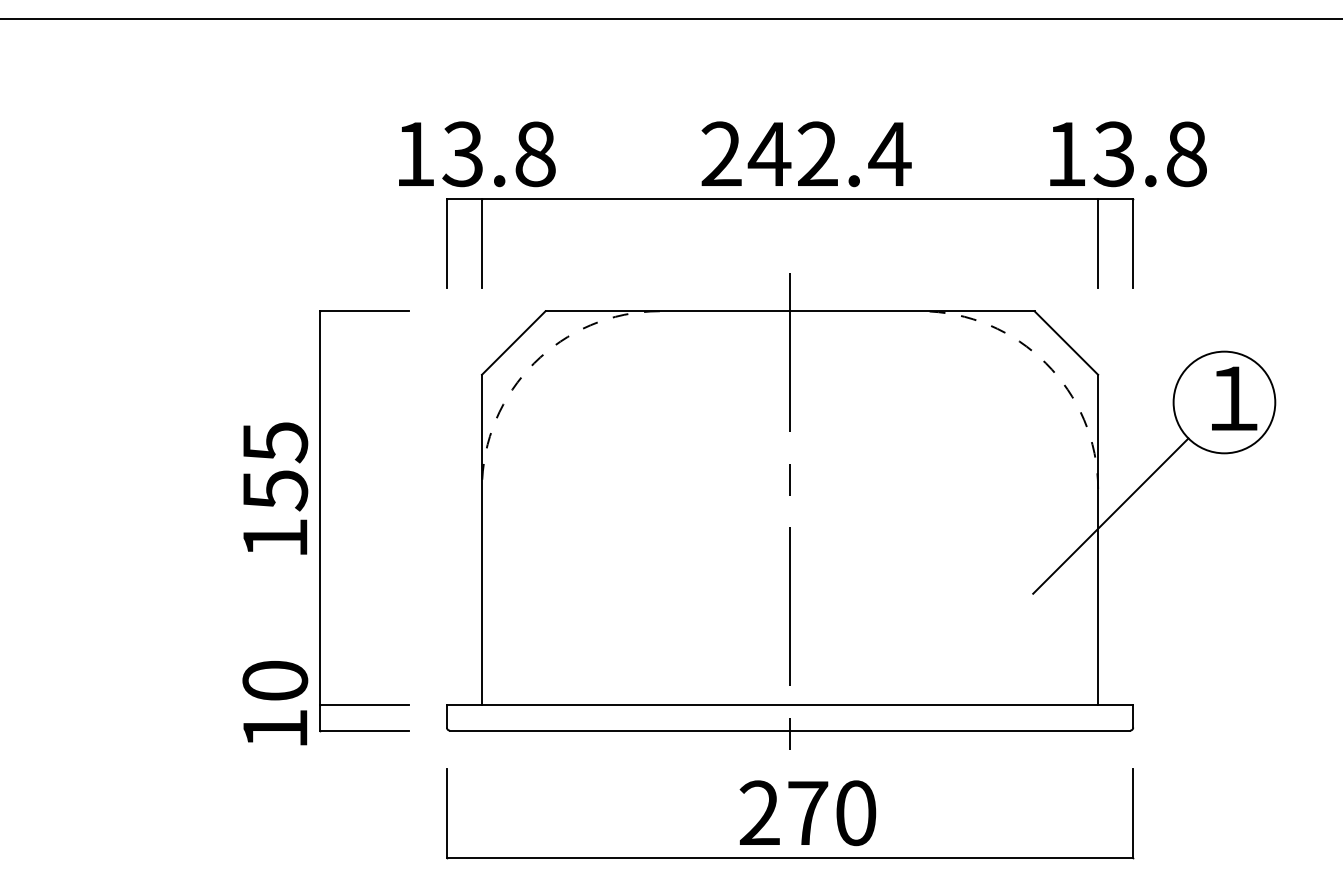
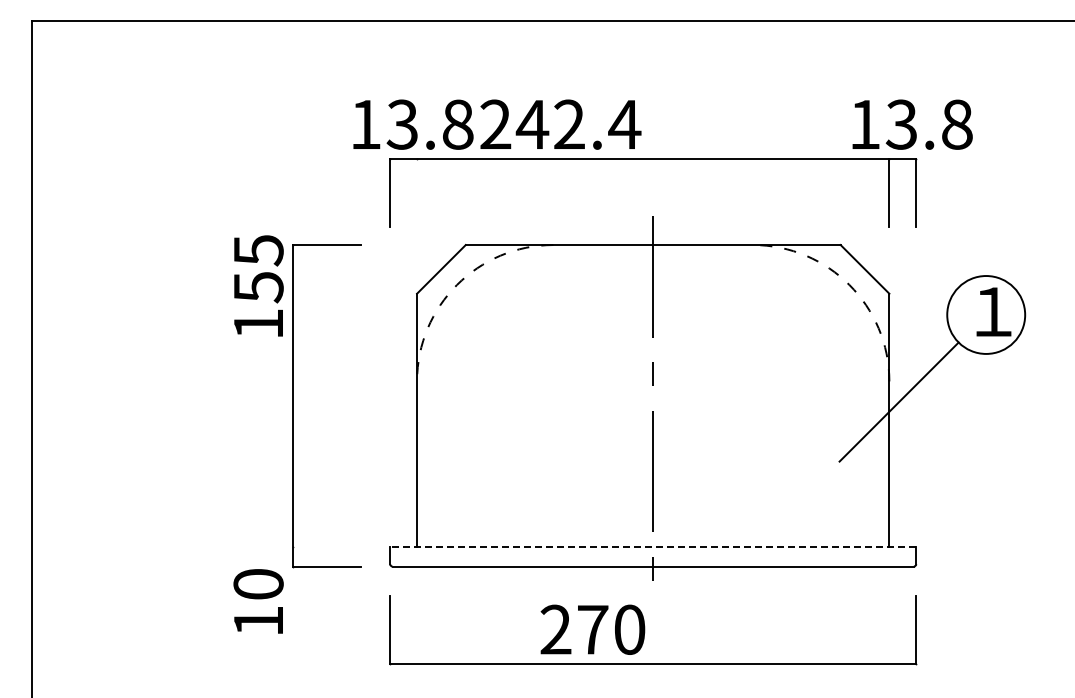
text: (806, 154) -> (560, 124), moved
line: (482, 242) -> (417, 192), removed
text: (275, 487) -> (258, 285), moved
text: (275, 703) -> (258, 601), moved
line: (363, 705) -> (326, 547), removed
line: (789, 705) -> (652, 547), solid -> dashed
text: (807, 812) -> (592, 629), moved

